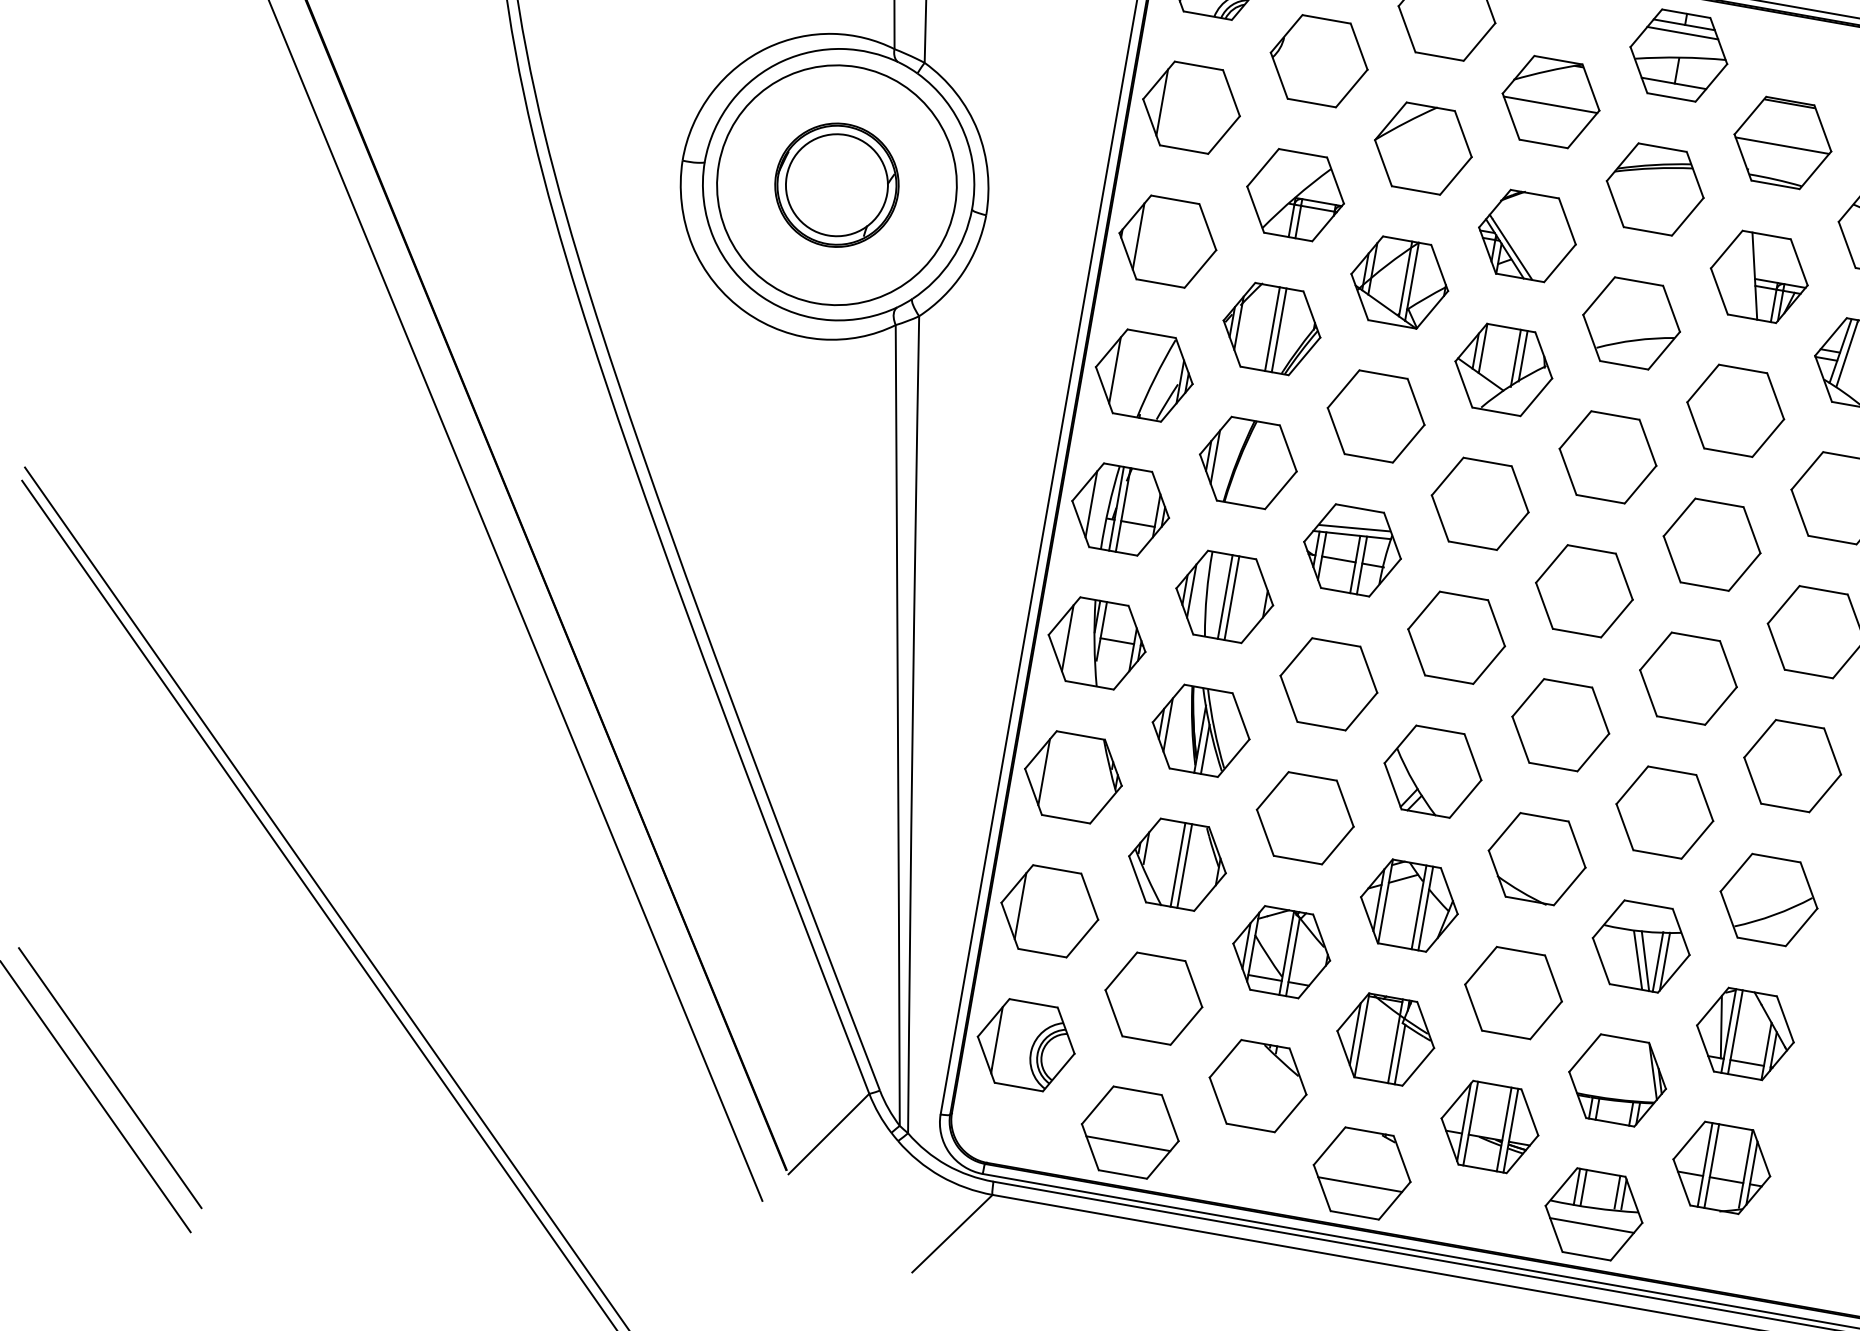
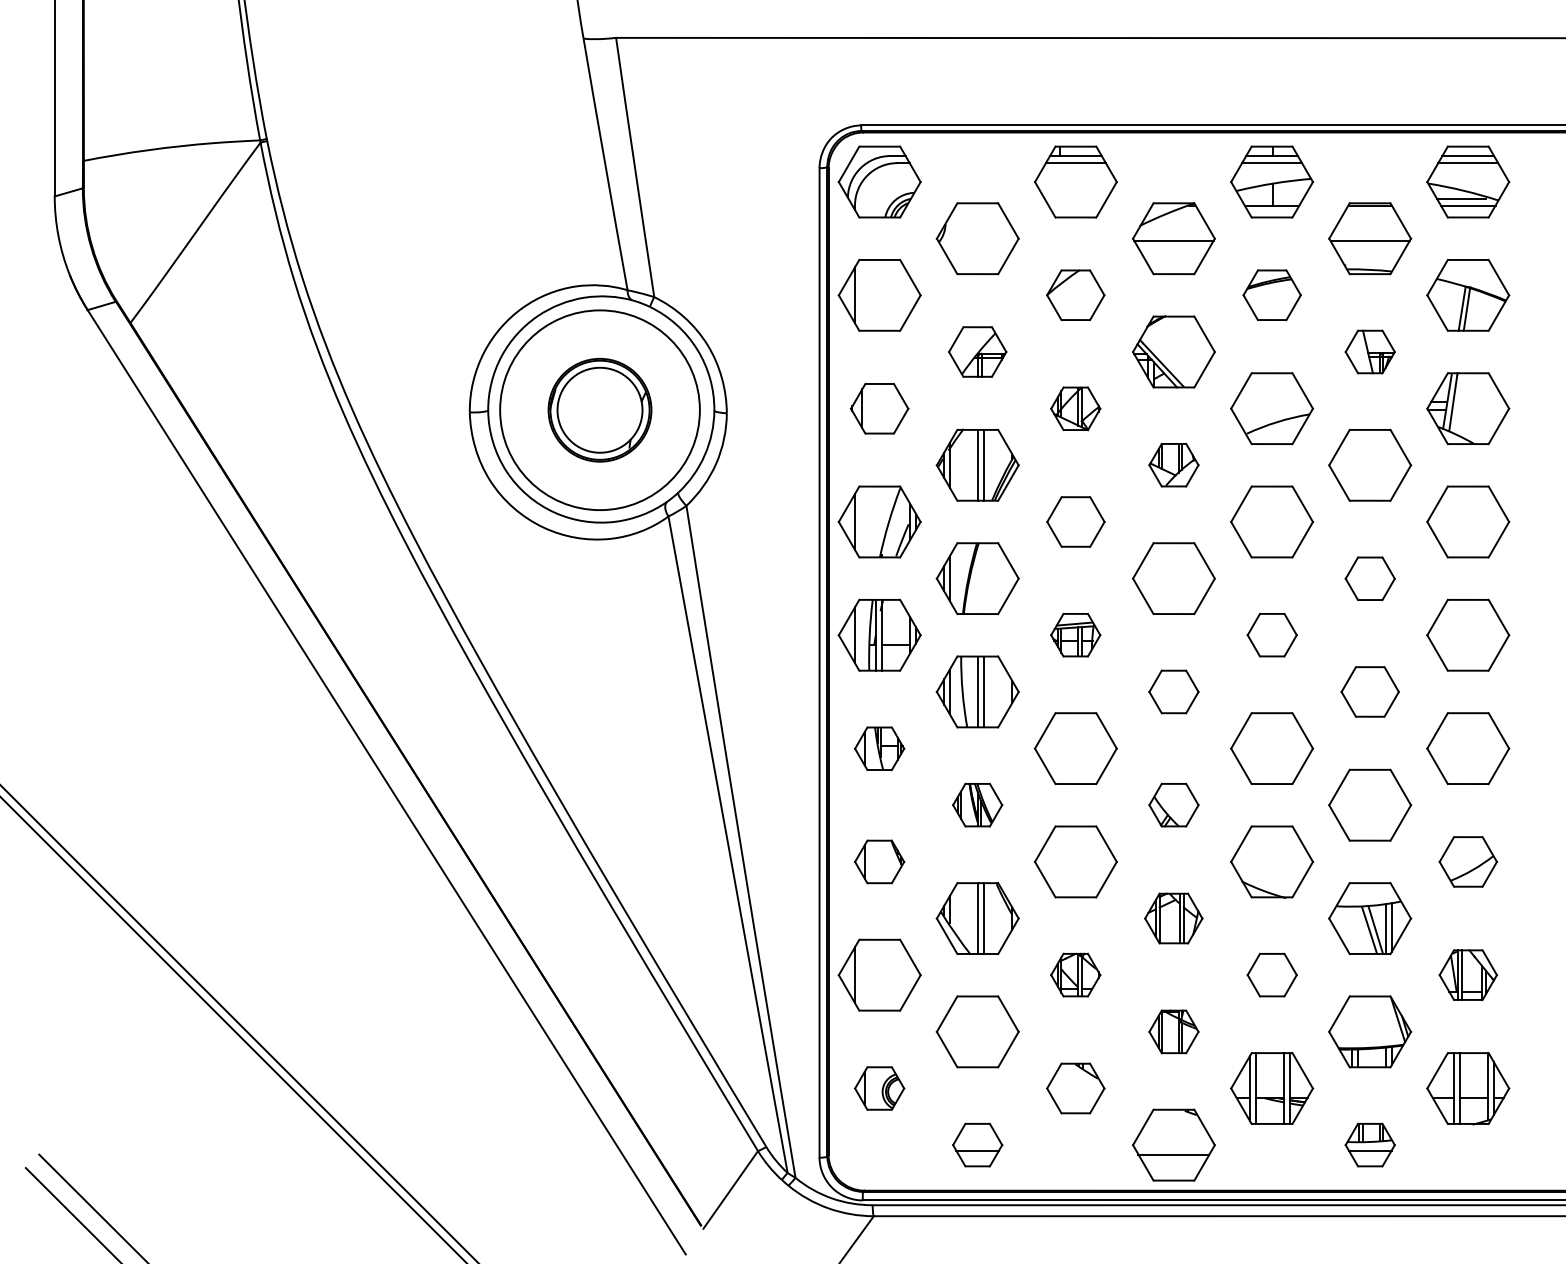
part: (1423, 147) -> (1075, 294), size x0.7
part: (1655, 188) -> (1272, 294), size x0.7
part: (1295, 194) -> (977, 351), size x0.7
part: (1167, 241) -> (879, 408), size x0.7
part: (1759, 276) -> (1370, 351), size x0.6
part: (1399, 282) -> (1075, 408), size x0.6
part: (1503, 368) -> (1173, 464), size x0.6
part: (1375, 415) -> (1075, 521), size x0.7
part: (1712, 544) -> (1370, 578), size x0.6
part: (1352, 549) -> (1075, 634), size x0.6
part: (1585, 590) -> (1272, 634), size x0.6
part: (1456, 637) -> (1173, 691), size x0.6
part: (1096, 643) -> (879, 748), size x0.6
part: (1689, 678) -> (1370, 691), size x0.7
part: (1200, 729) -> (977, 804), size x0.6
part: (1432, 770) -> (1173, 804), size x0.6
part: (1073, 776) -> (879, 861), size x0.6
part: (1769, 899) -> (1468, 861), size x0.7
part: (1408, 905) -> (1173, 918), size x0.7
part: (1281, 951) -> (1075, 974), size x0.6
part: (1514, 992) -> (1272, 974), size x0.6
part: (1745, 1033) -> (1468, 974), size x0.7
part: (1385, 1039) -> (1173, 1031), size x0.6
part: (1025, 1045) -> (879, 1088), size x0.6
part: (1257, 1085) -> (1075, 1088), size x0.7
part: (1130, 1131) -> (977, 1144), size x0.6
part: (1594, 1213) -> (1370, 1144), size x0.6

